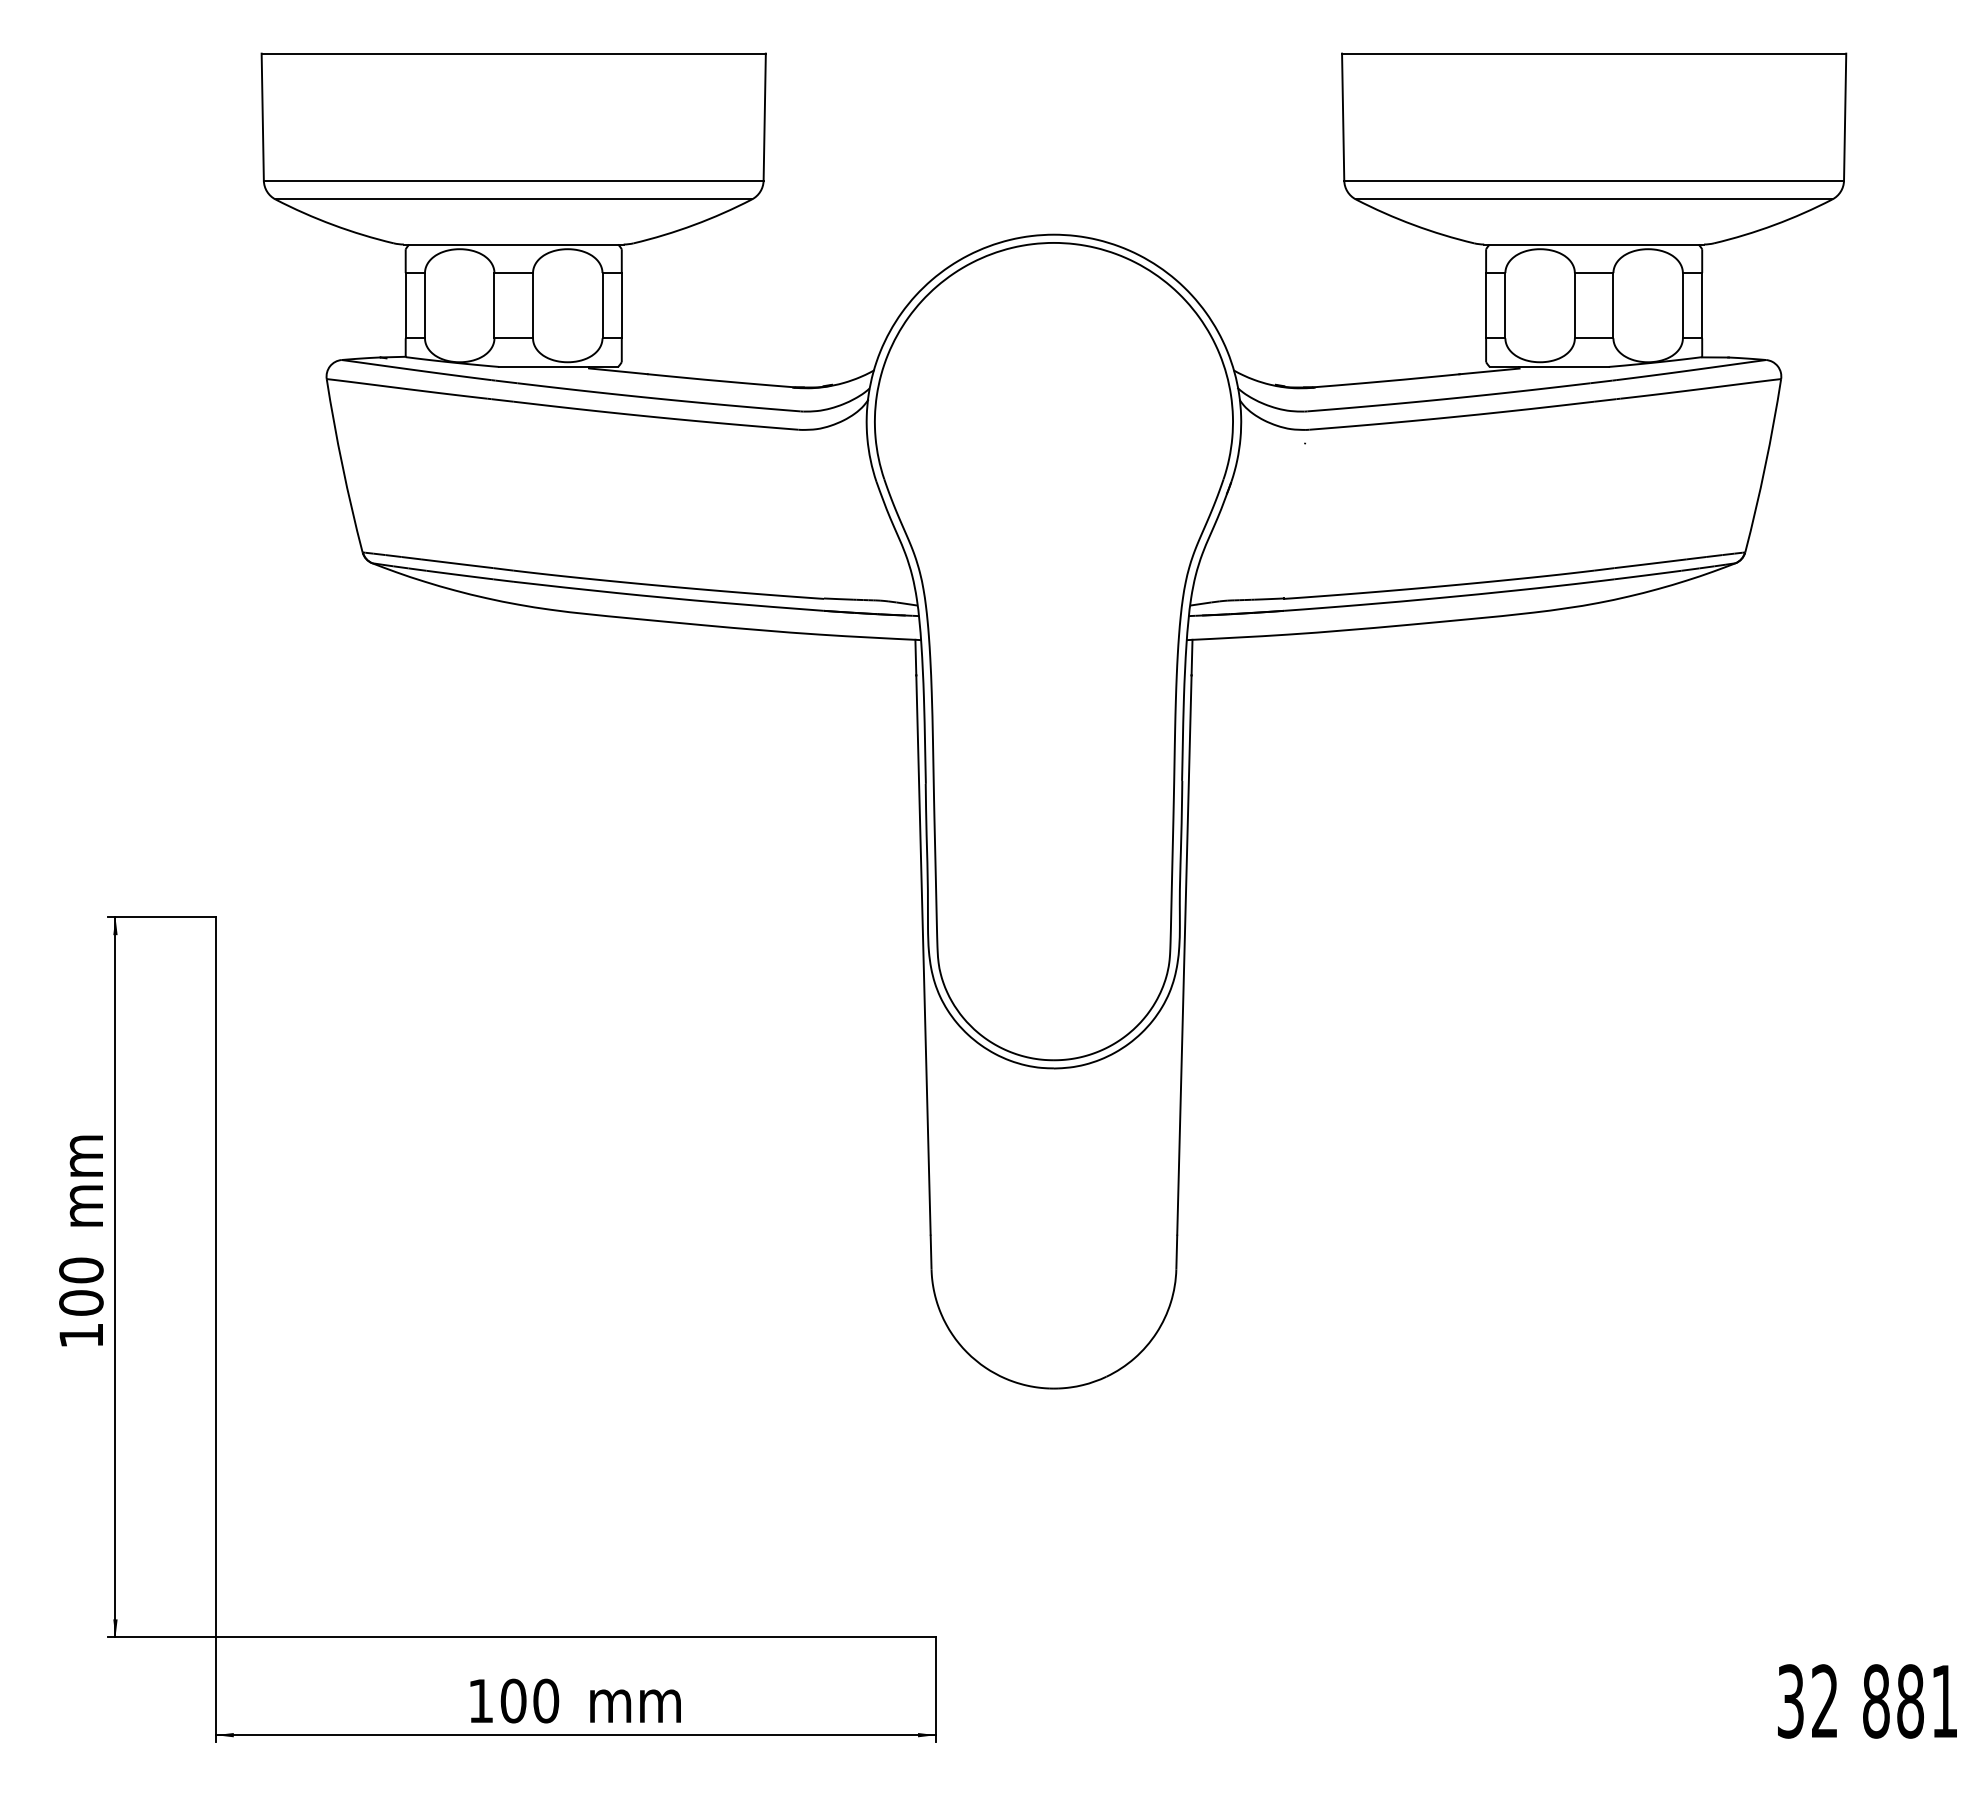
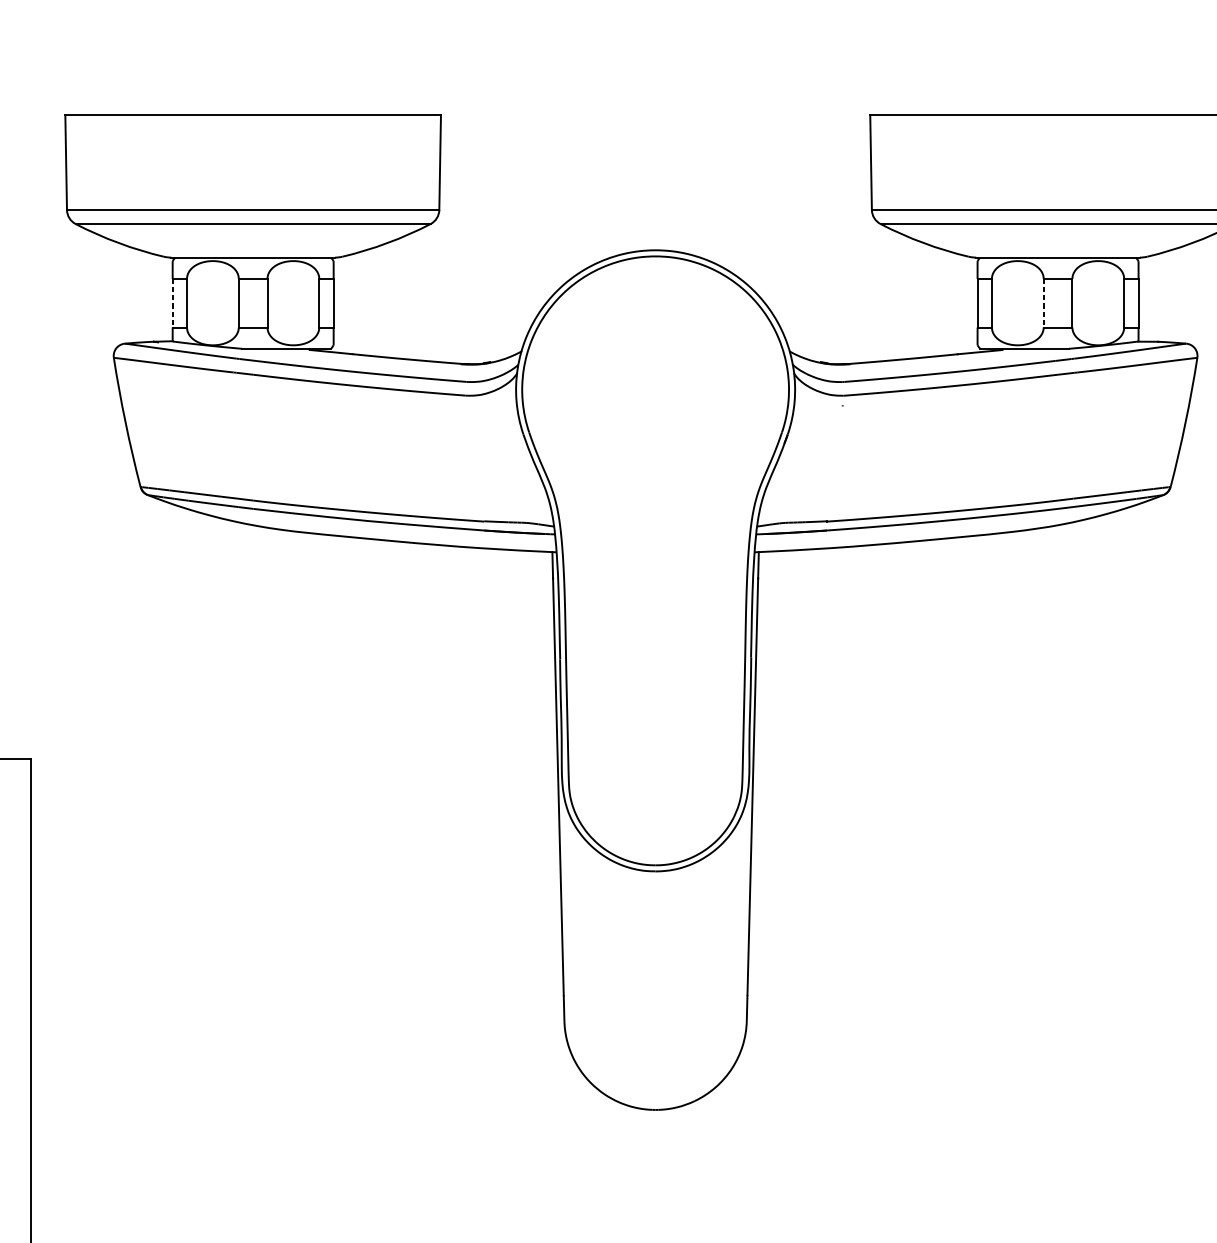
line: (405, 305) -> (172, 303), solid -> dashed
line: (1574, 305) -> (1043, 303), solid -> dashed

